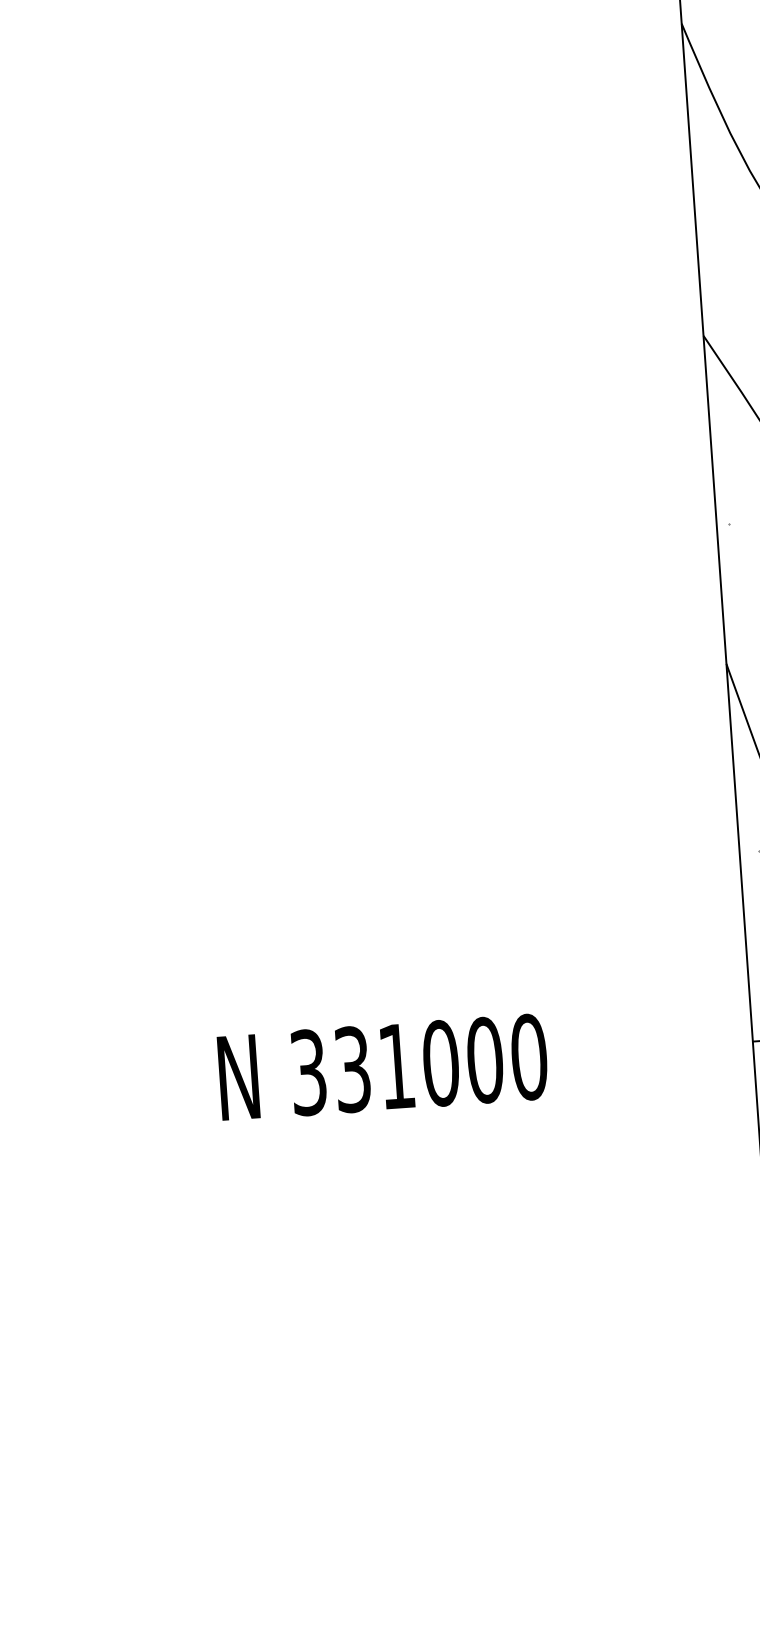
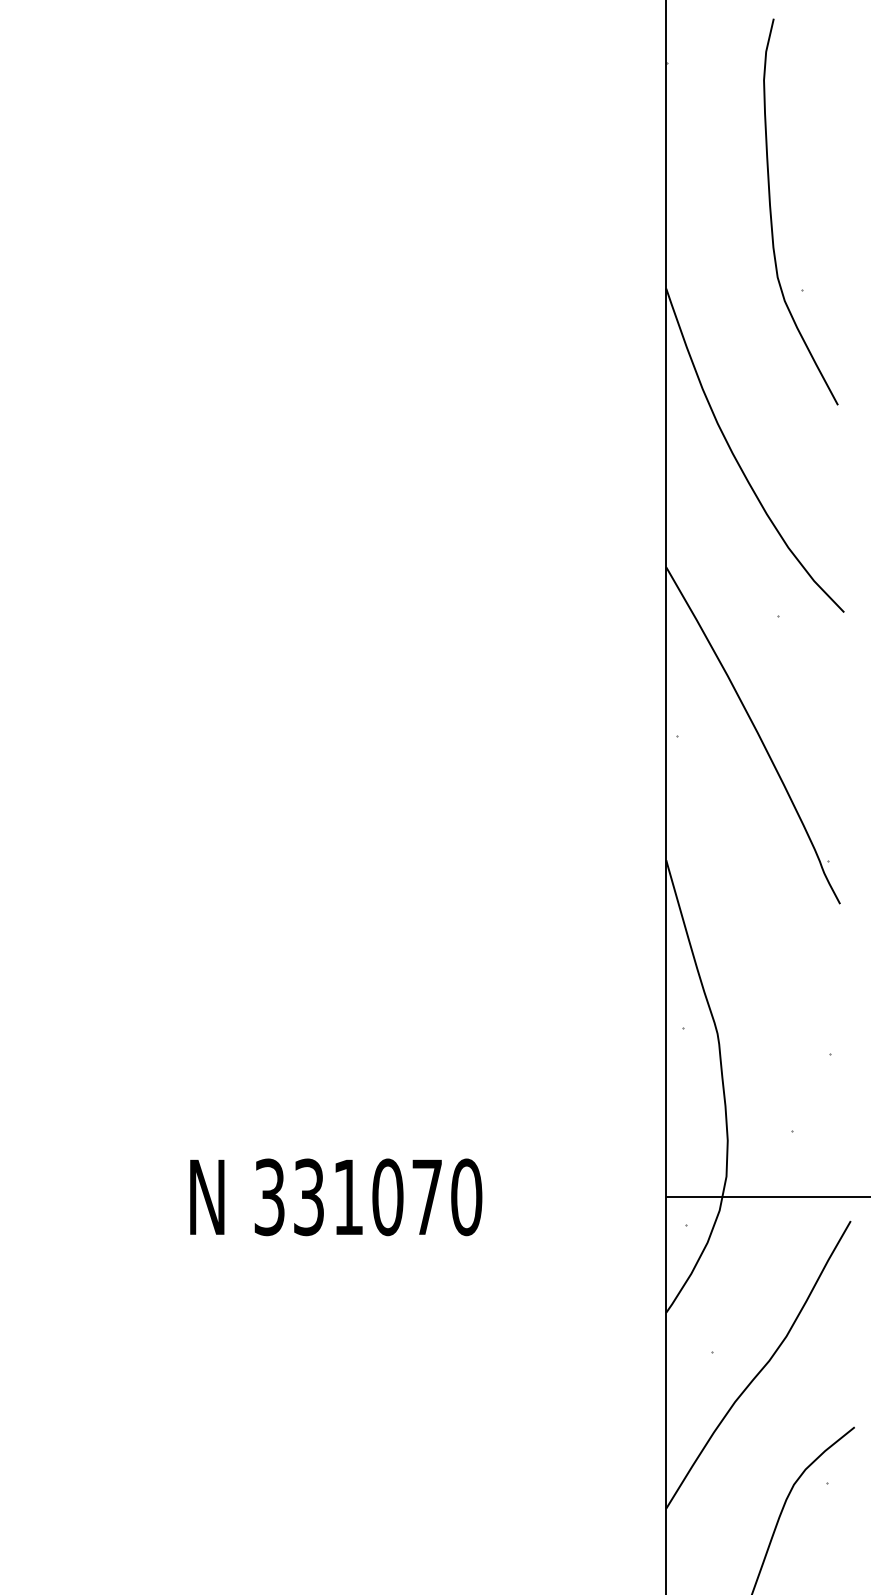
text: (484, 1060) -> (426, 1197), 331000 -> 331070

